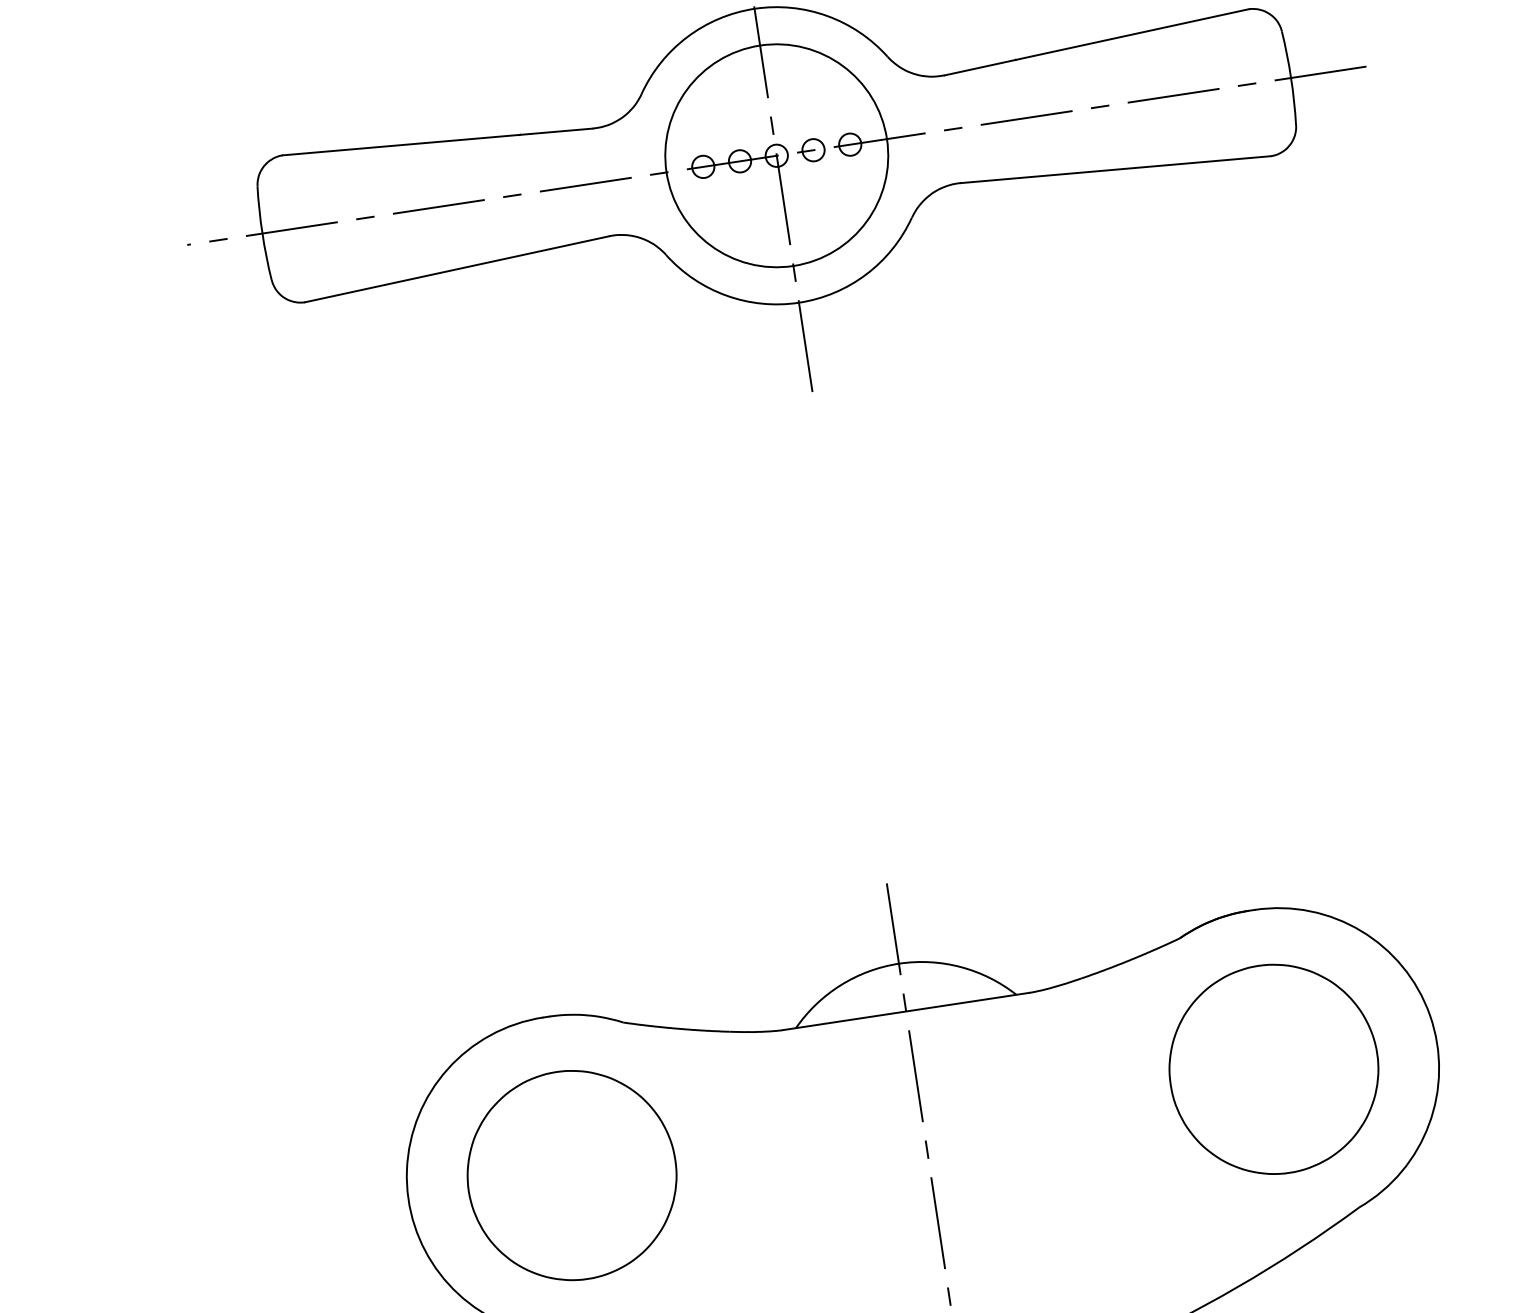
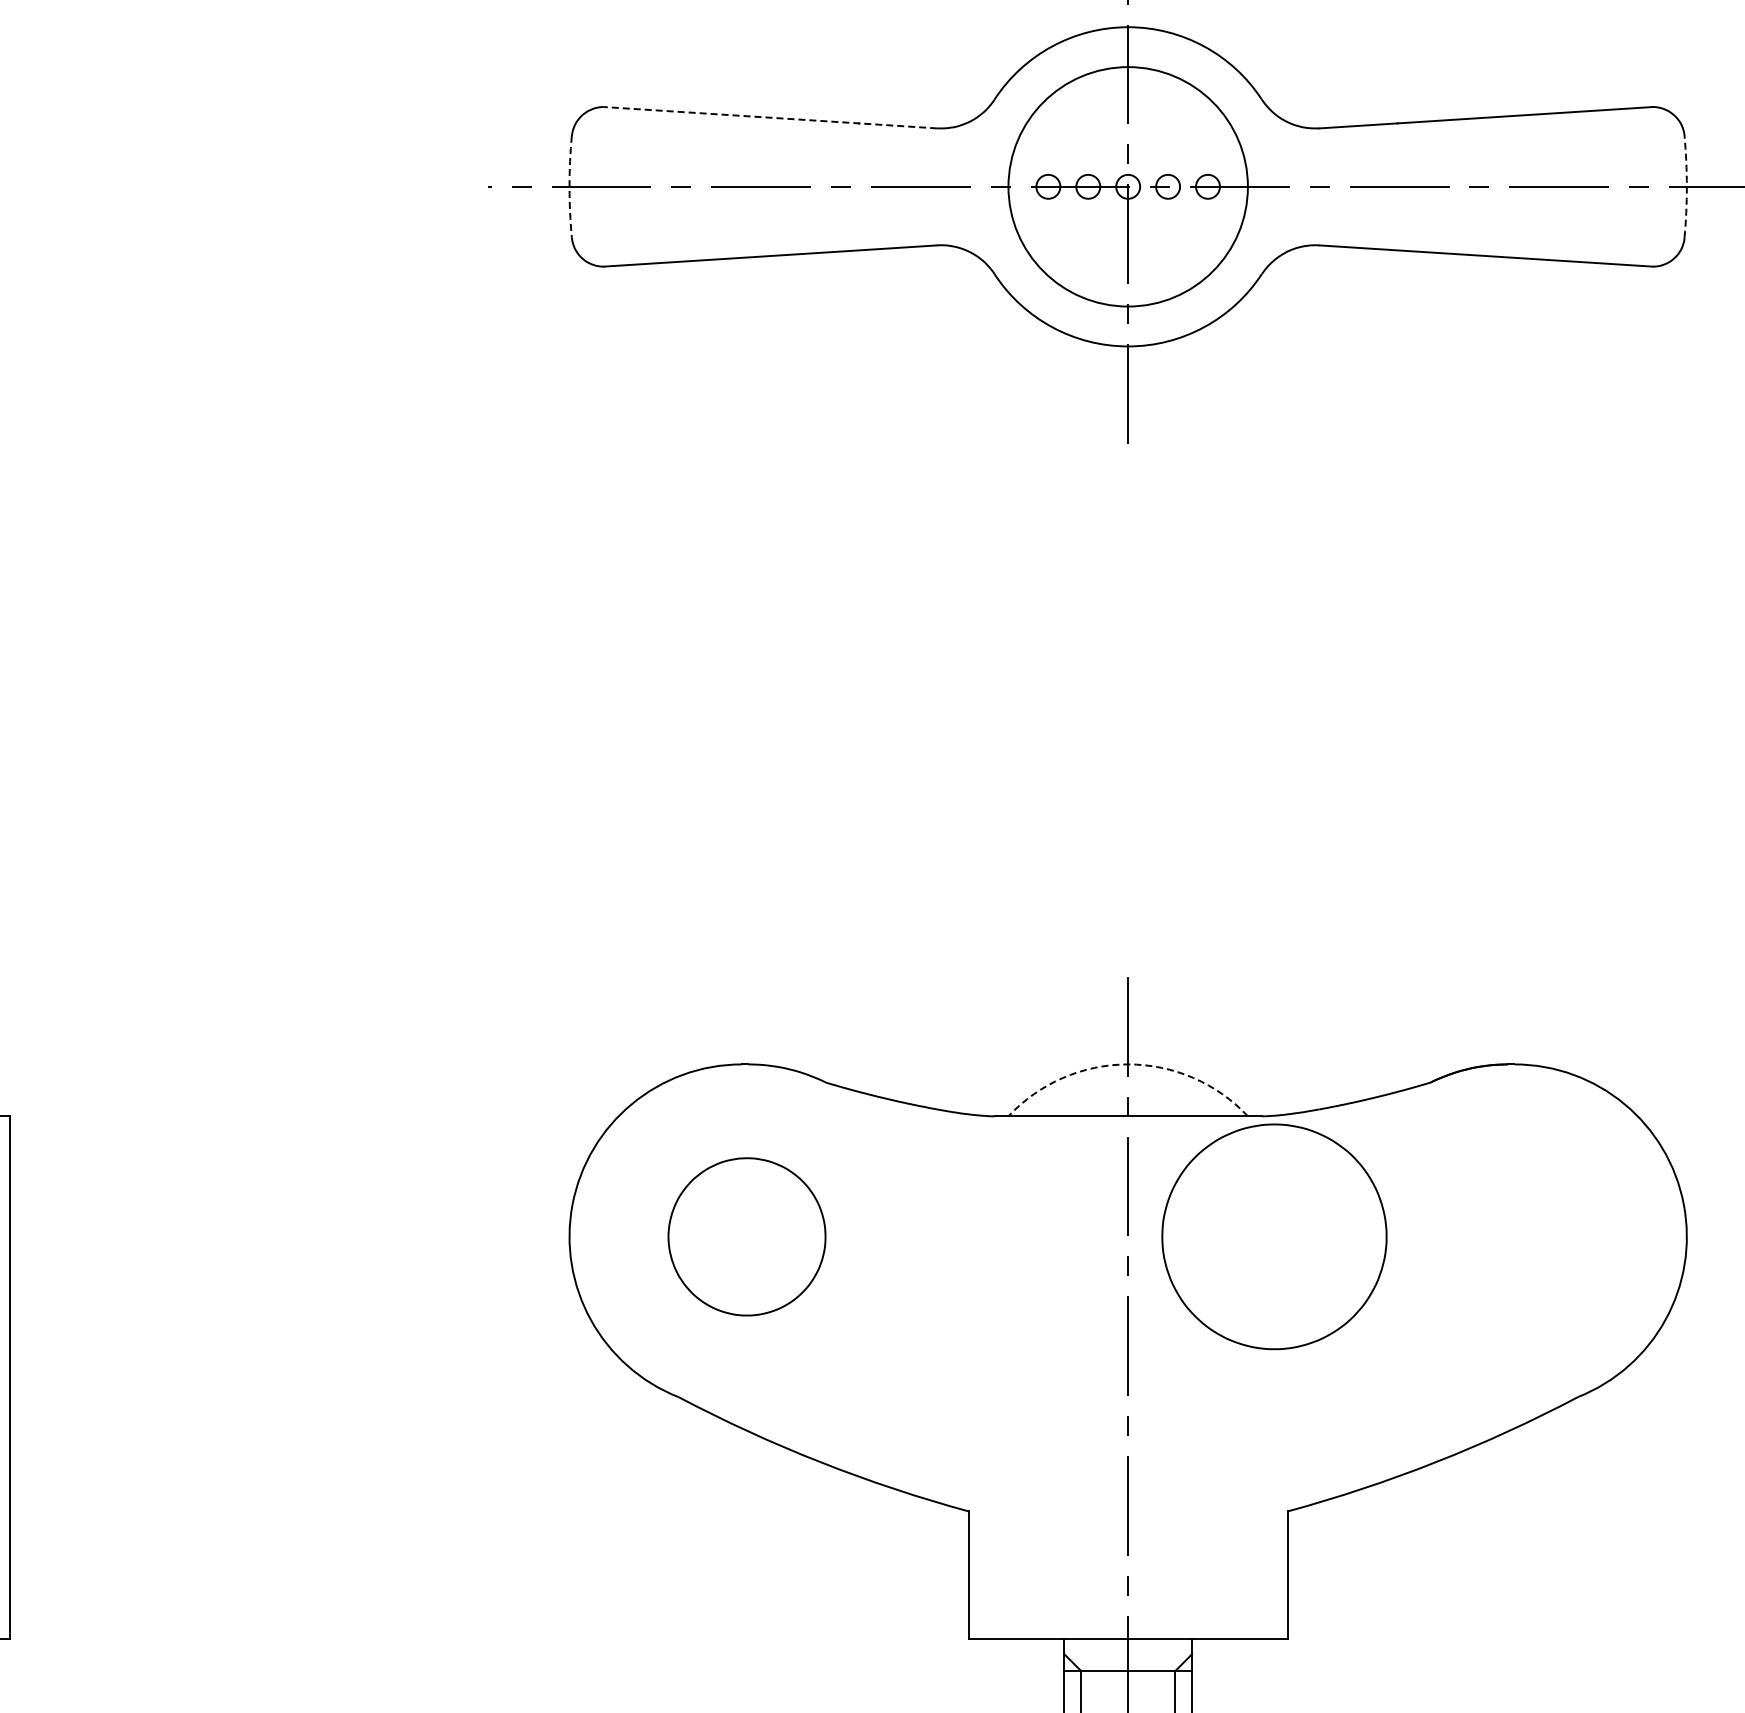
arc: (1290, 77) -> (1686, 186), solid -> dashed
line: (436, 141) -> (769, 117), solid -> dashed
arc: (262, 233) -> (569, 186), solid -> dashed
arc: (899, 963) -> (1128, 1064), solid -> dashed
part: (1273, 1069) -> (1274, 1236), moved
part: (571, 1175) -> (746, 1236), size x0.7

